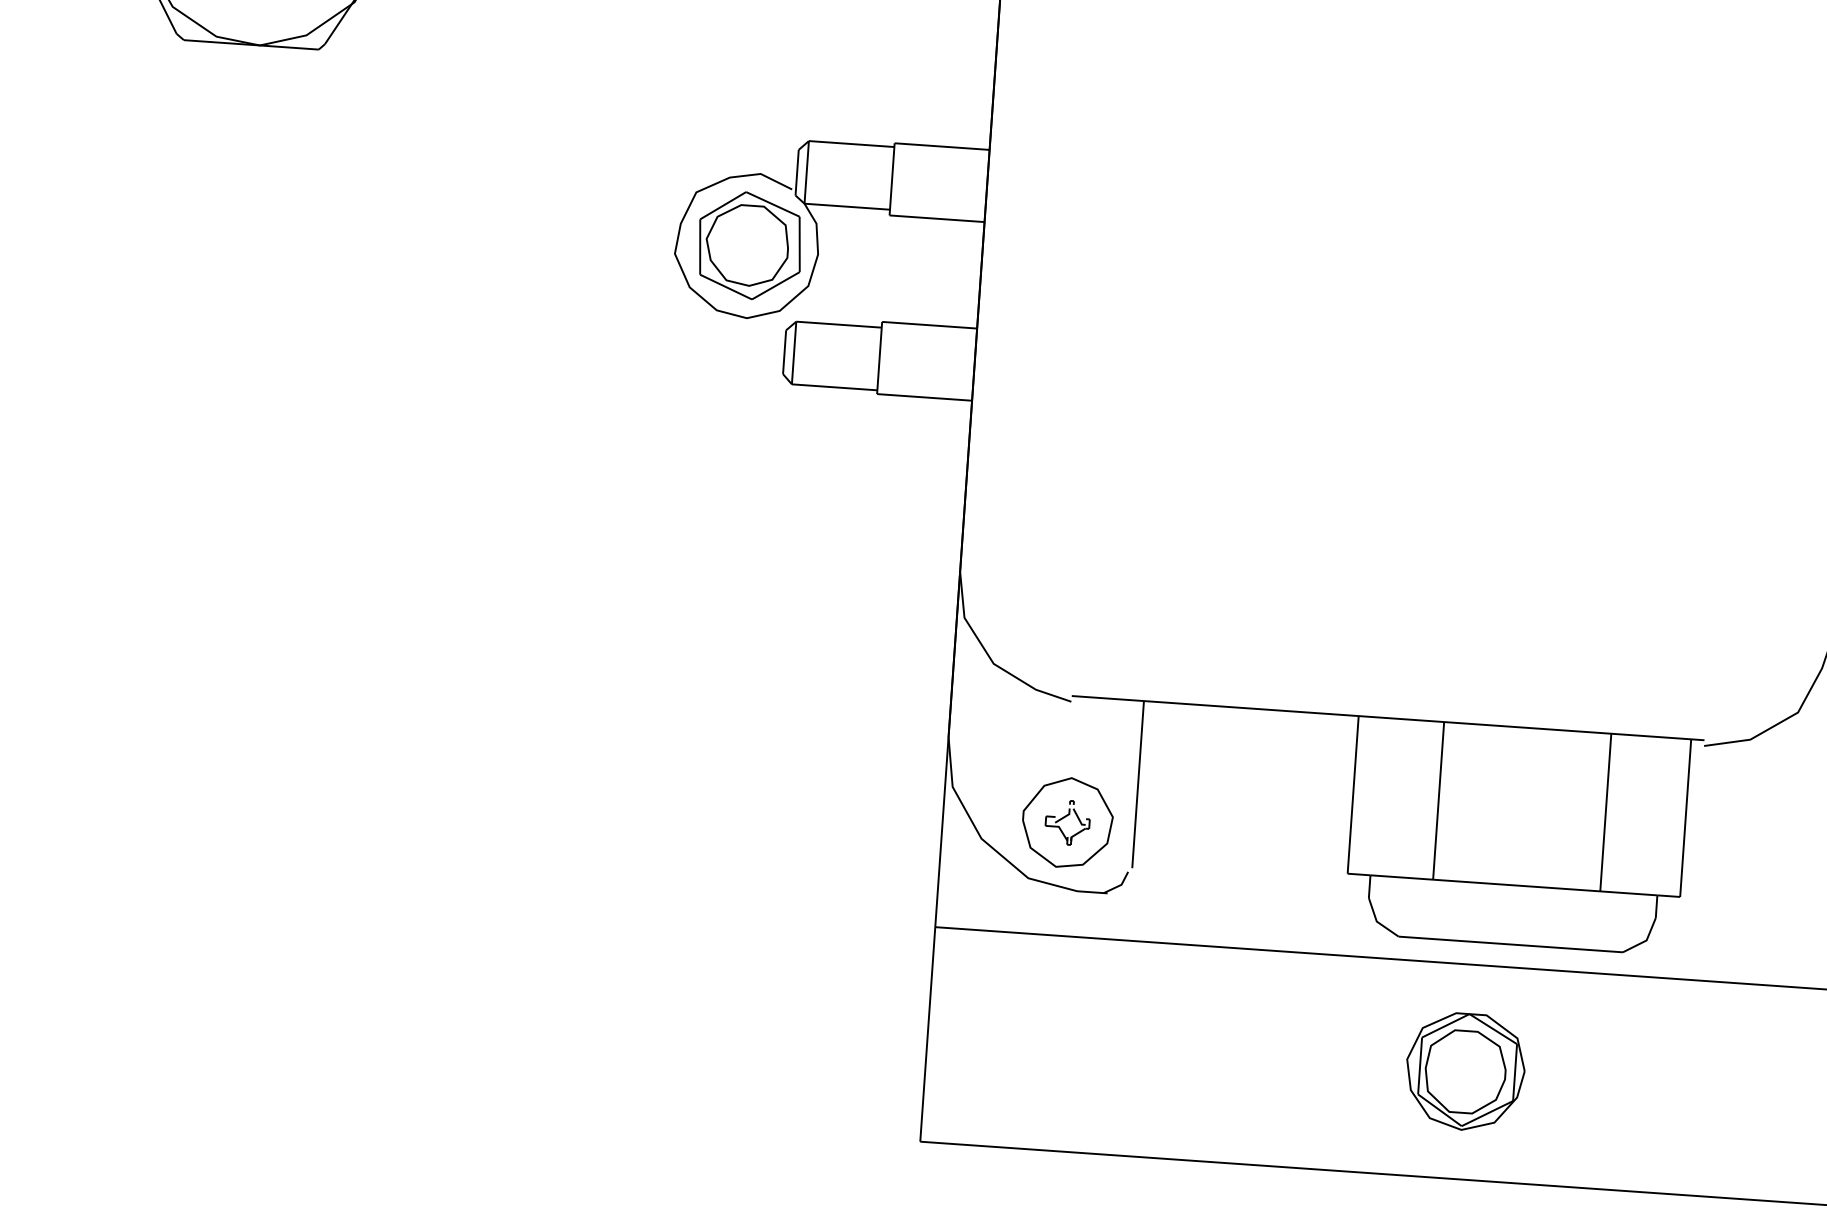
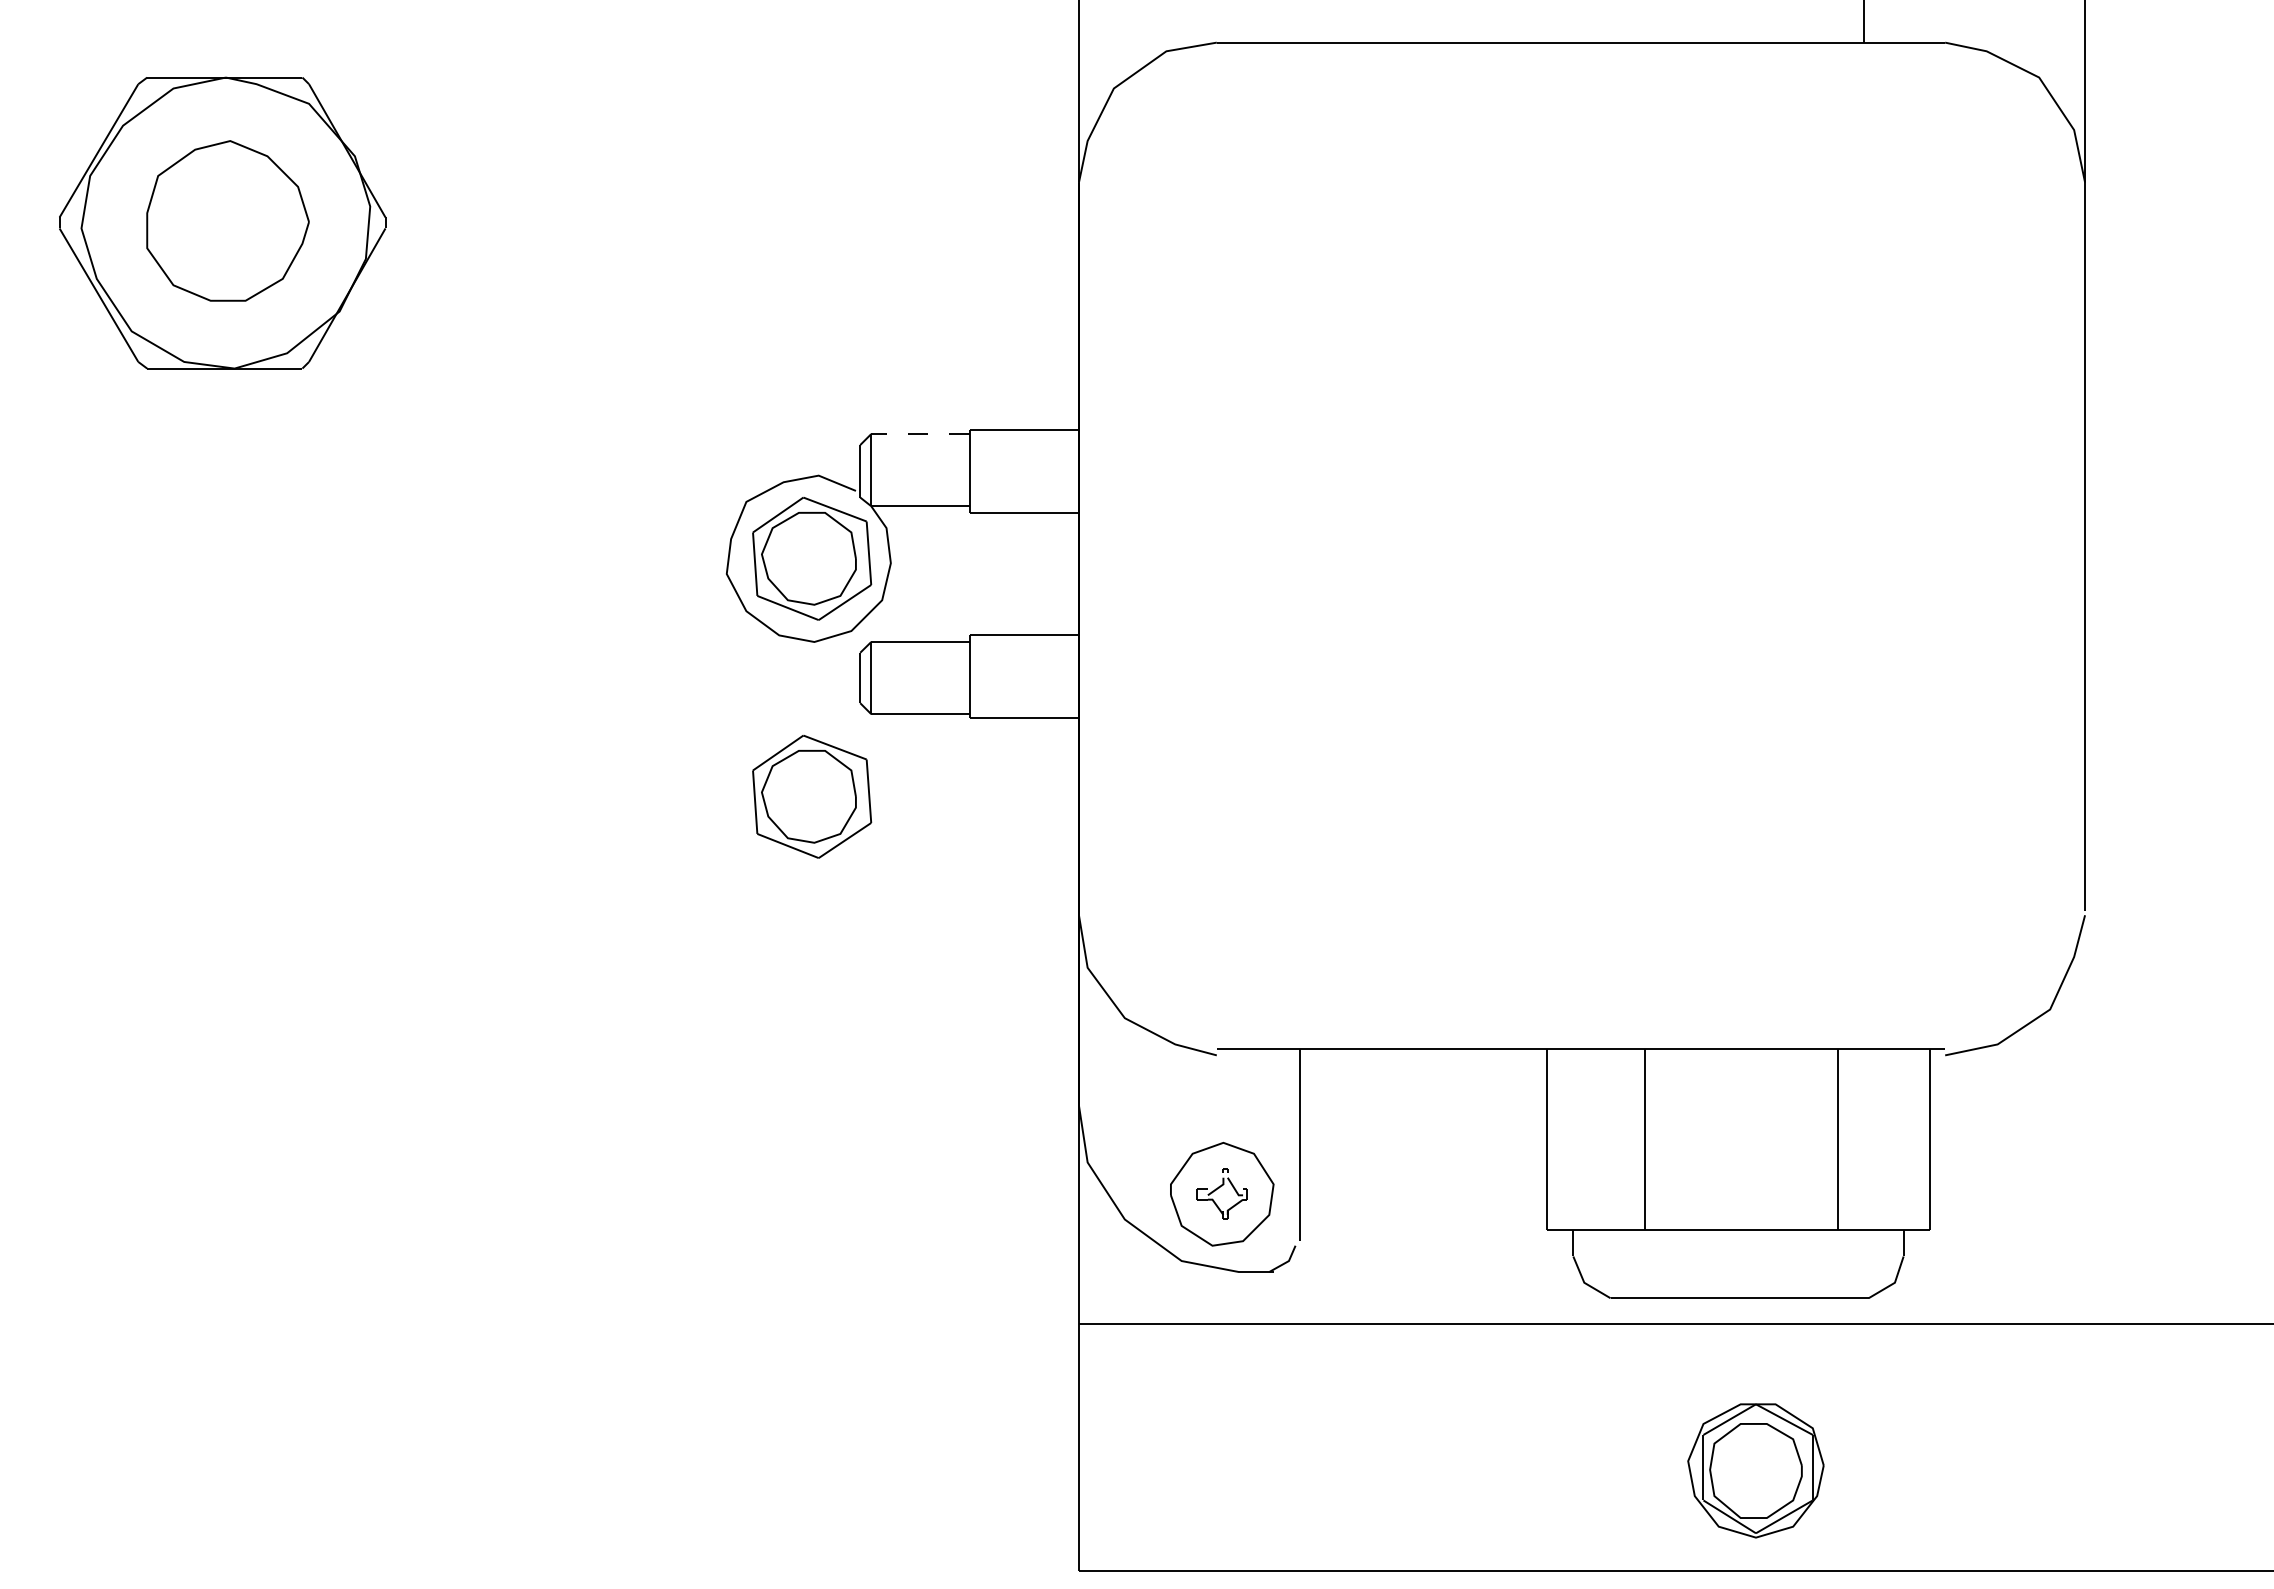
line: (850, 144) -> (919, 434), solid -> dashed
part: (735, 452) -> (812, 796), added
part: (1465, 1071) -> (1755, 1470), moved

